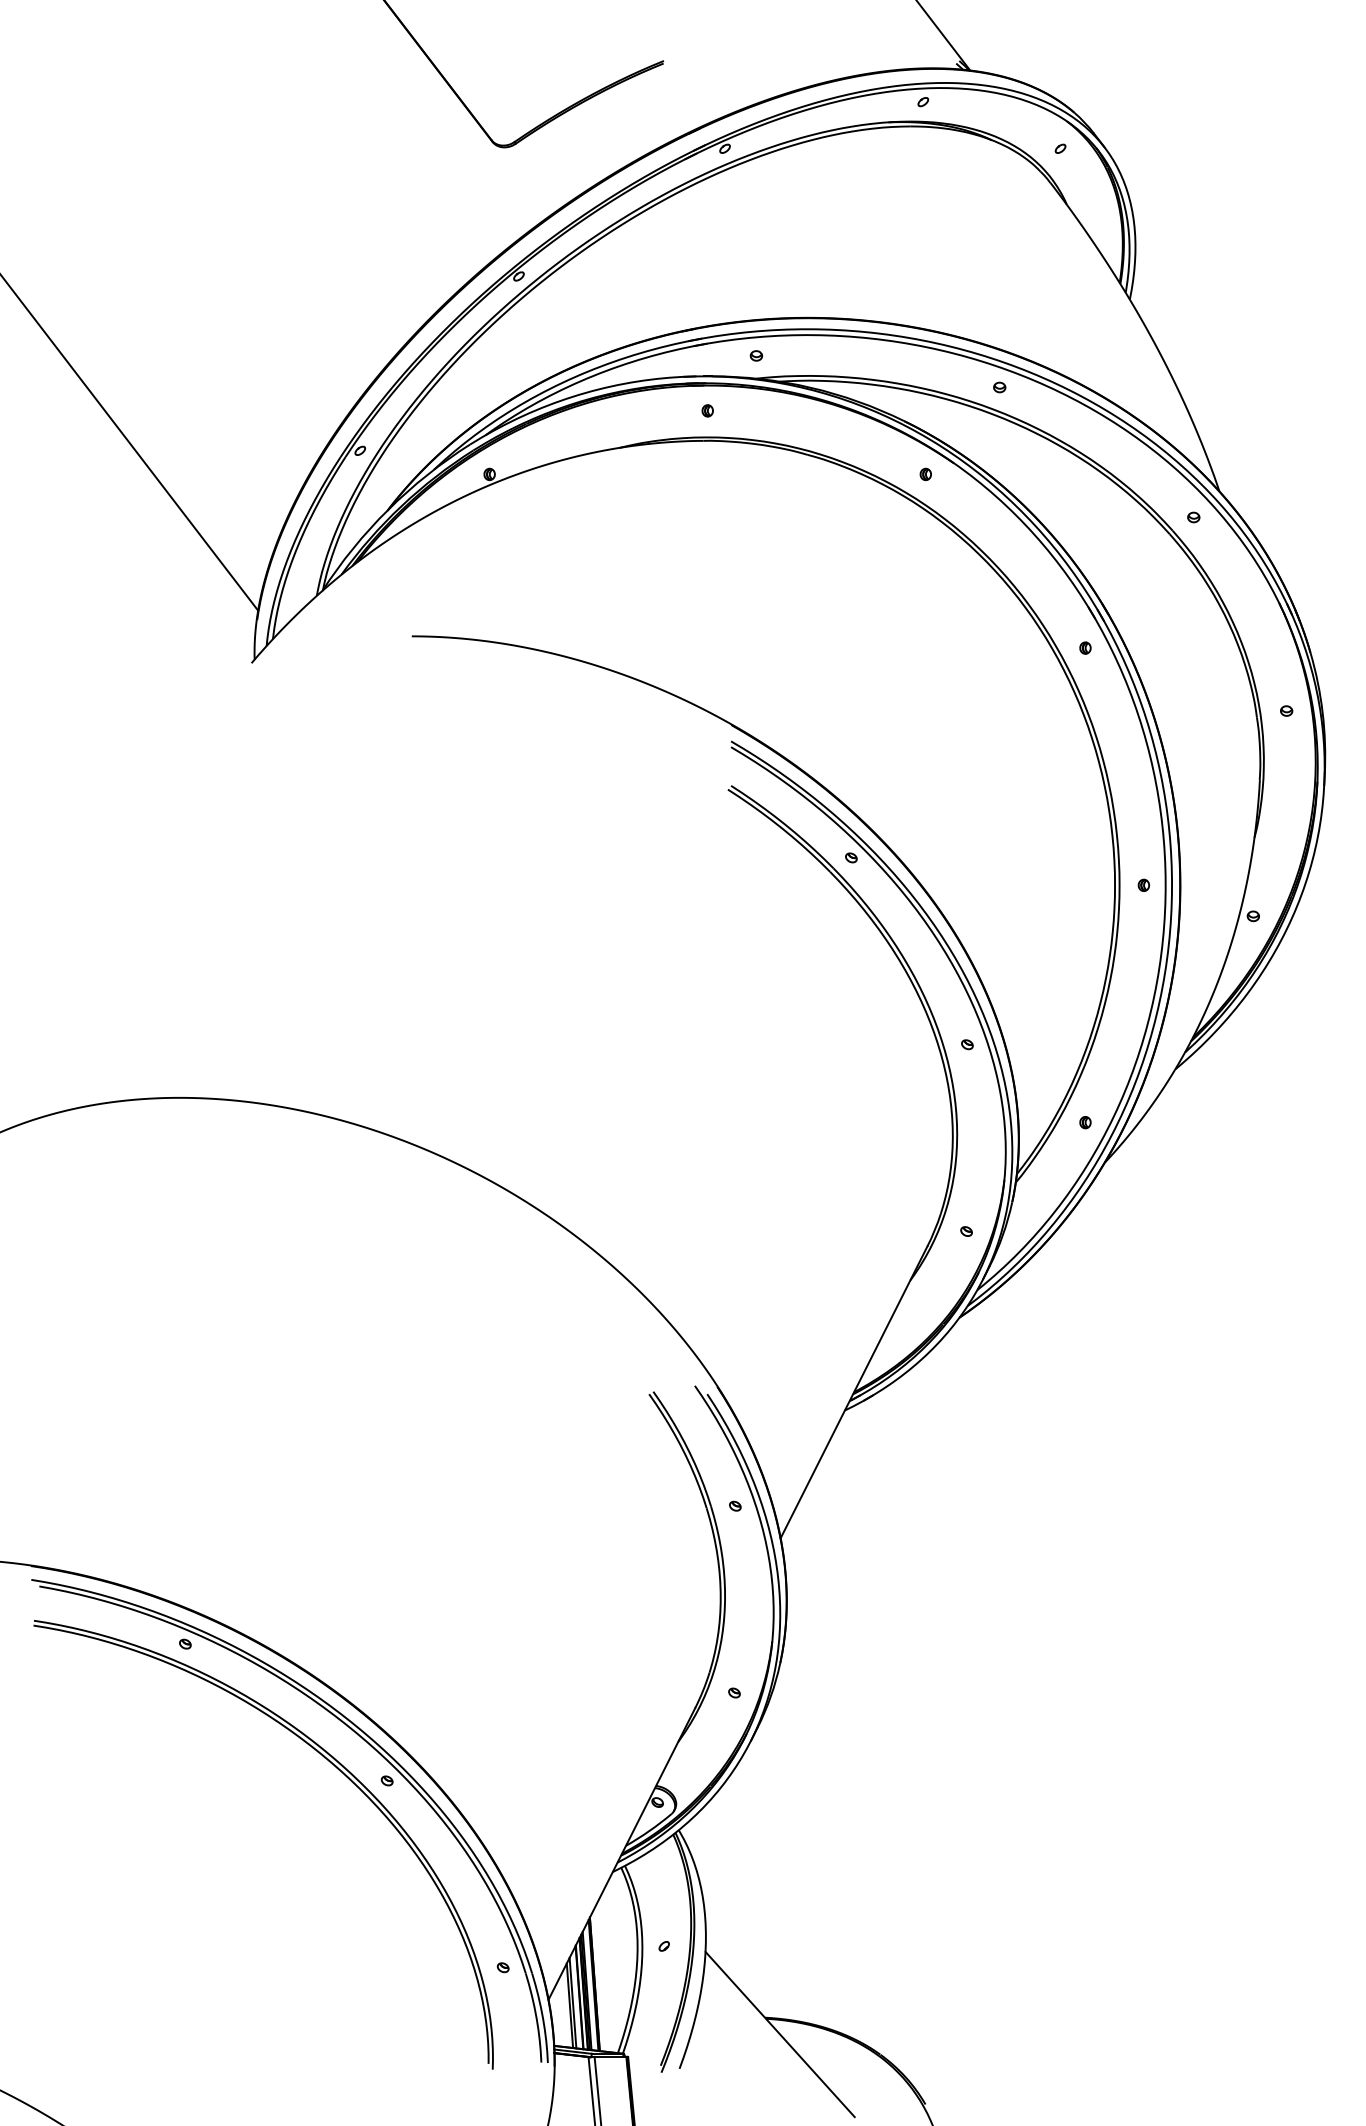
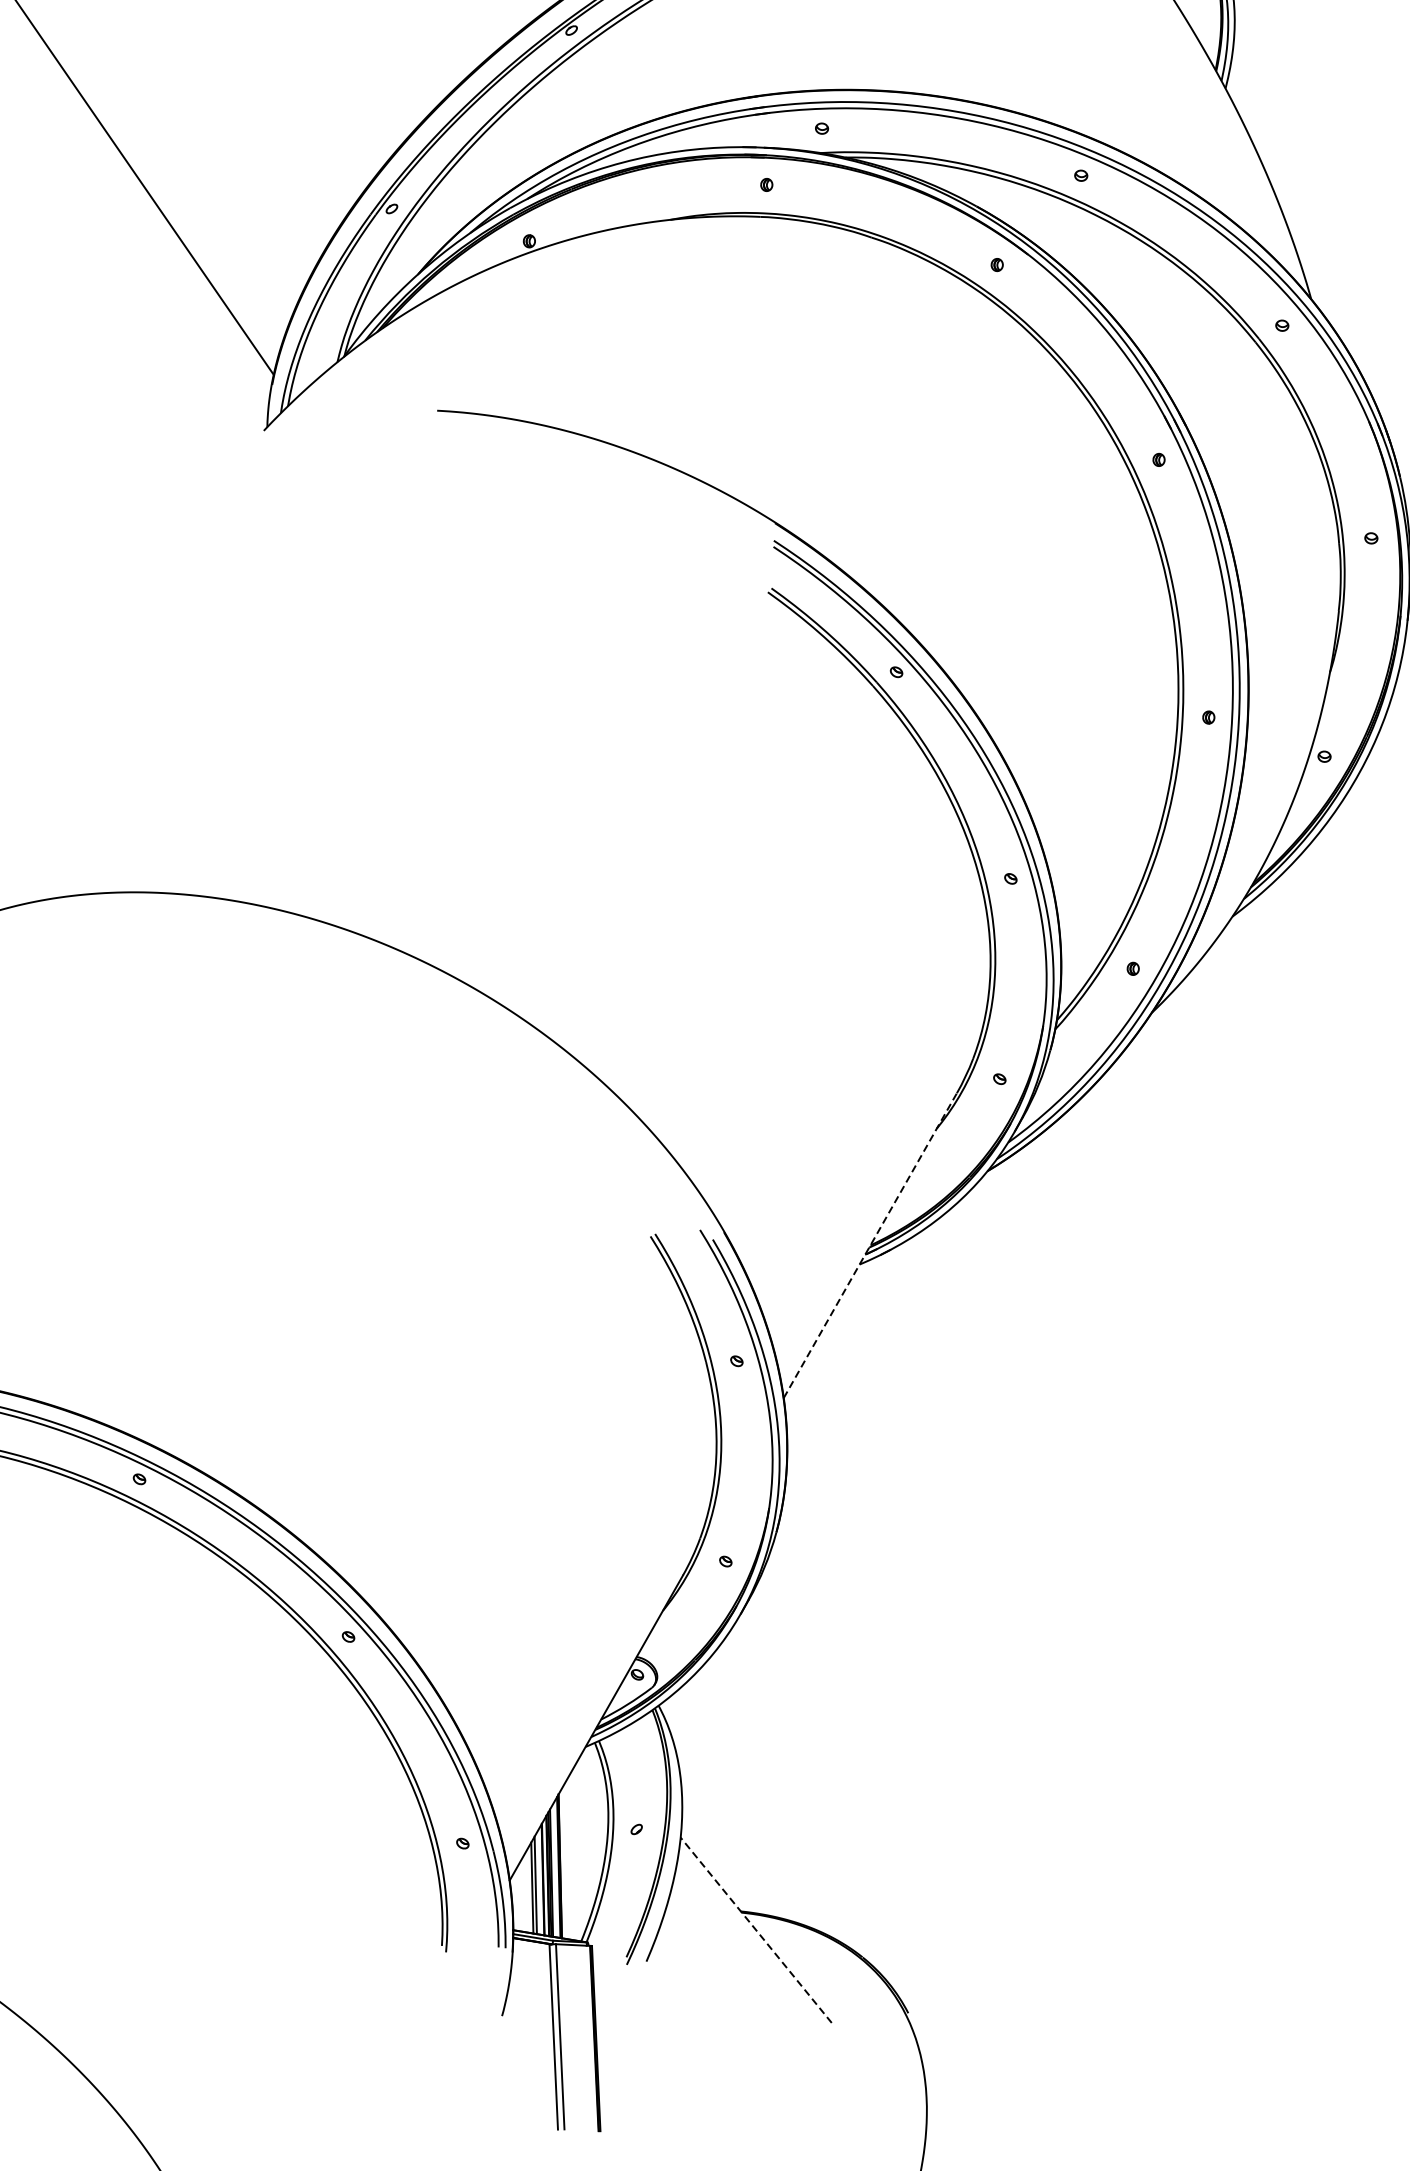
line: (854, 1392) -> (870, 1245), solid -> dashed
line: (779, 2034) -> (755, 1930), solid -> dashed

